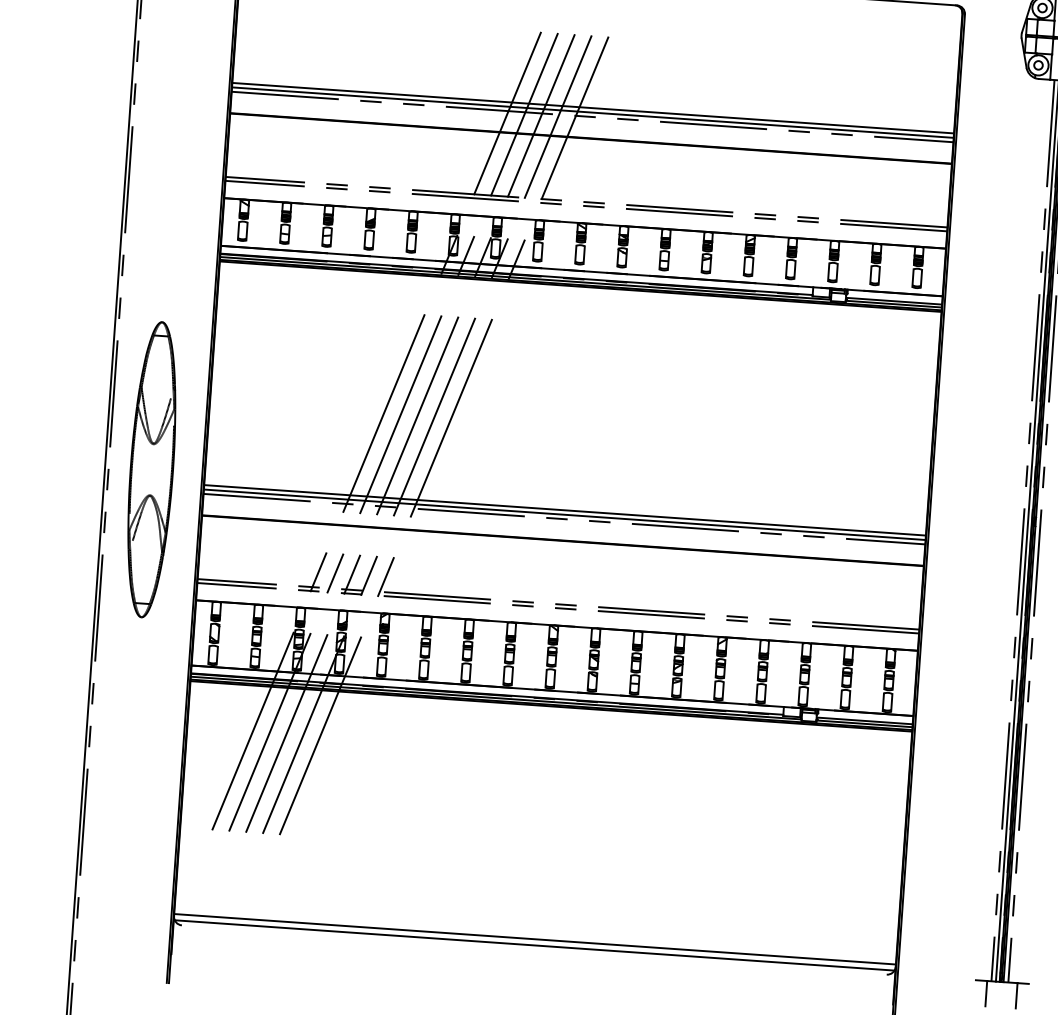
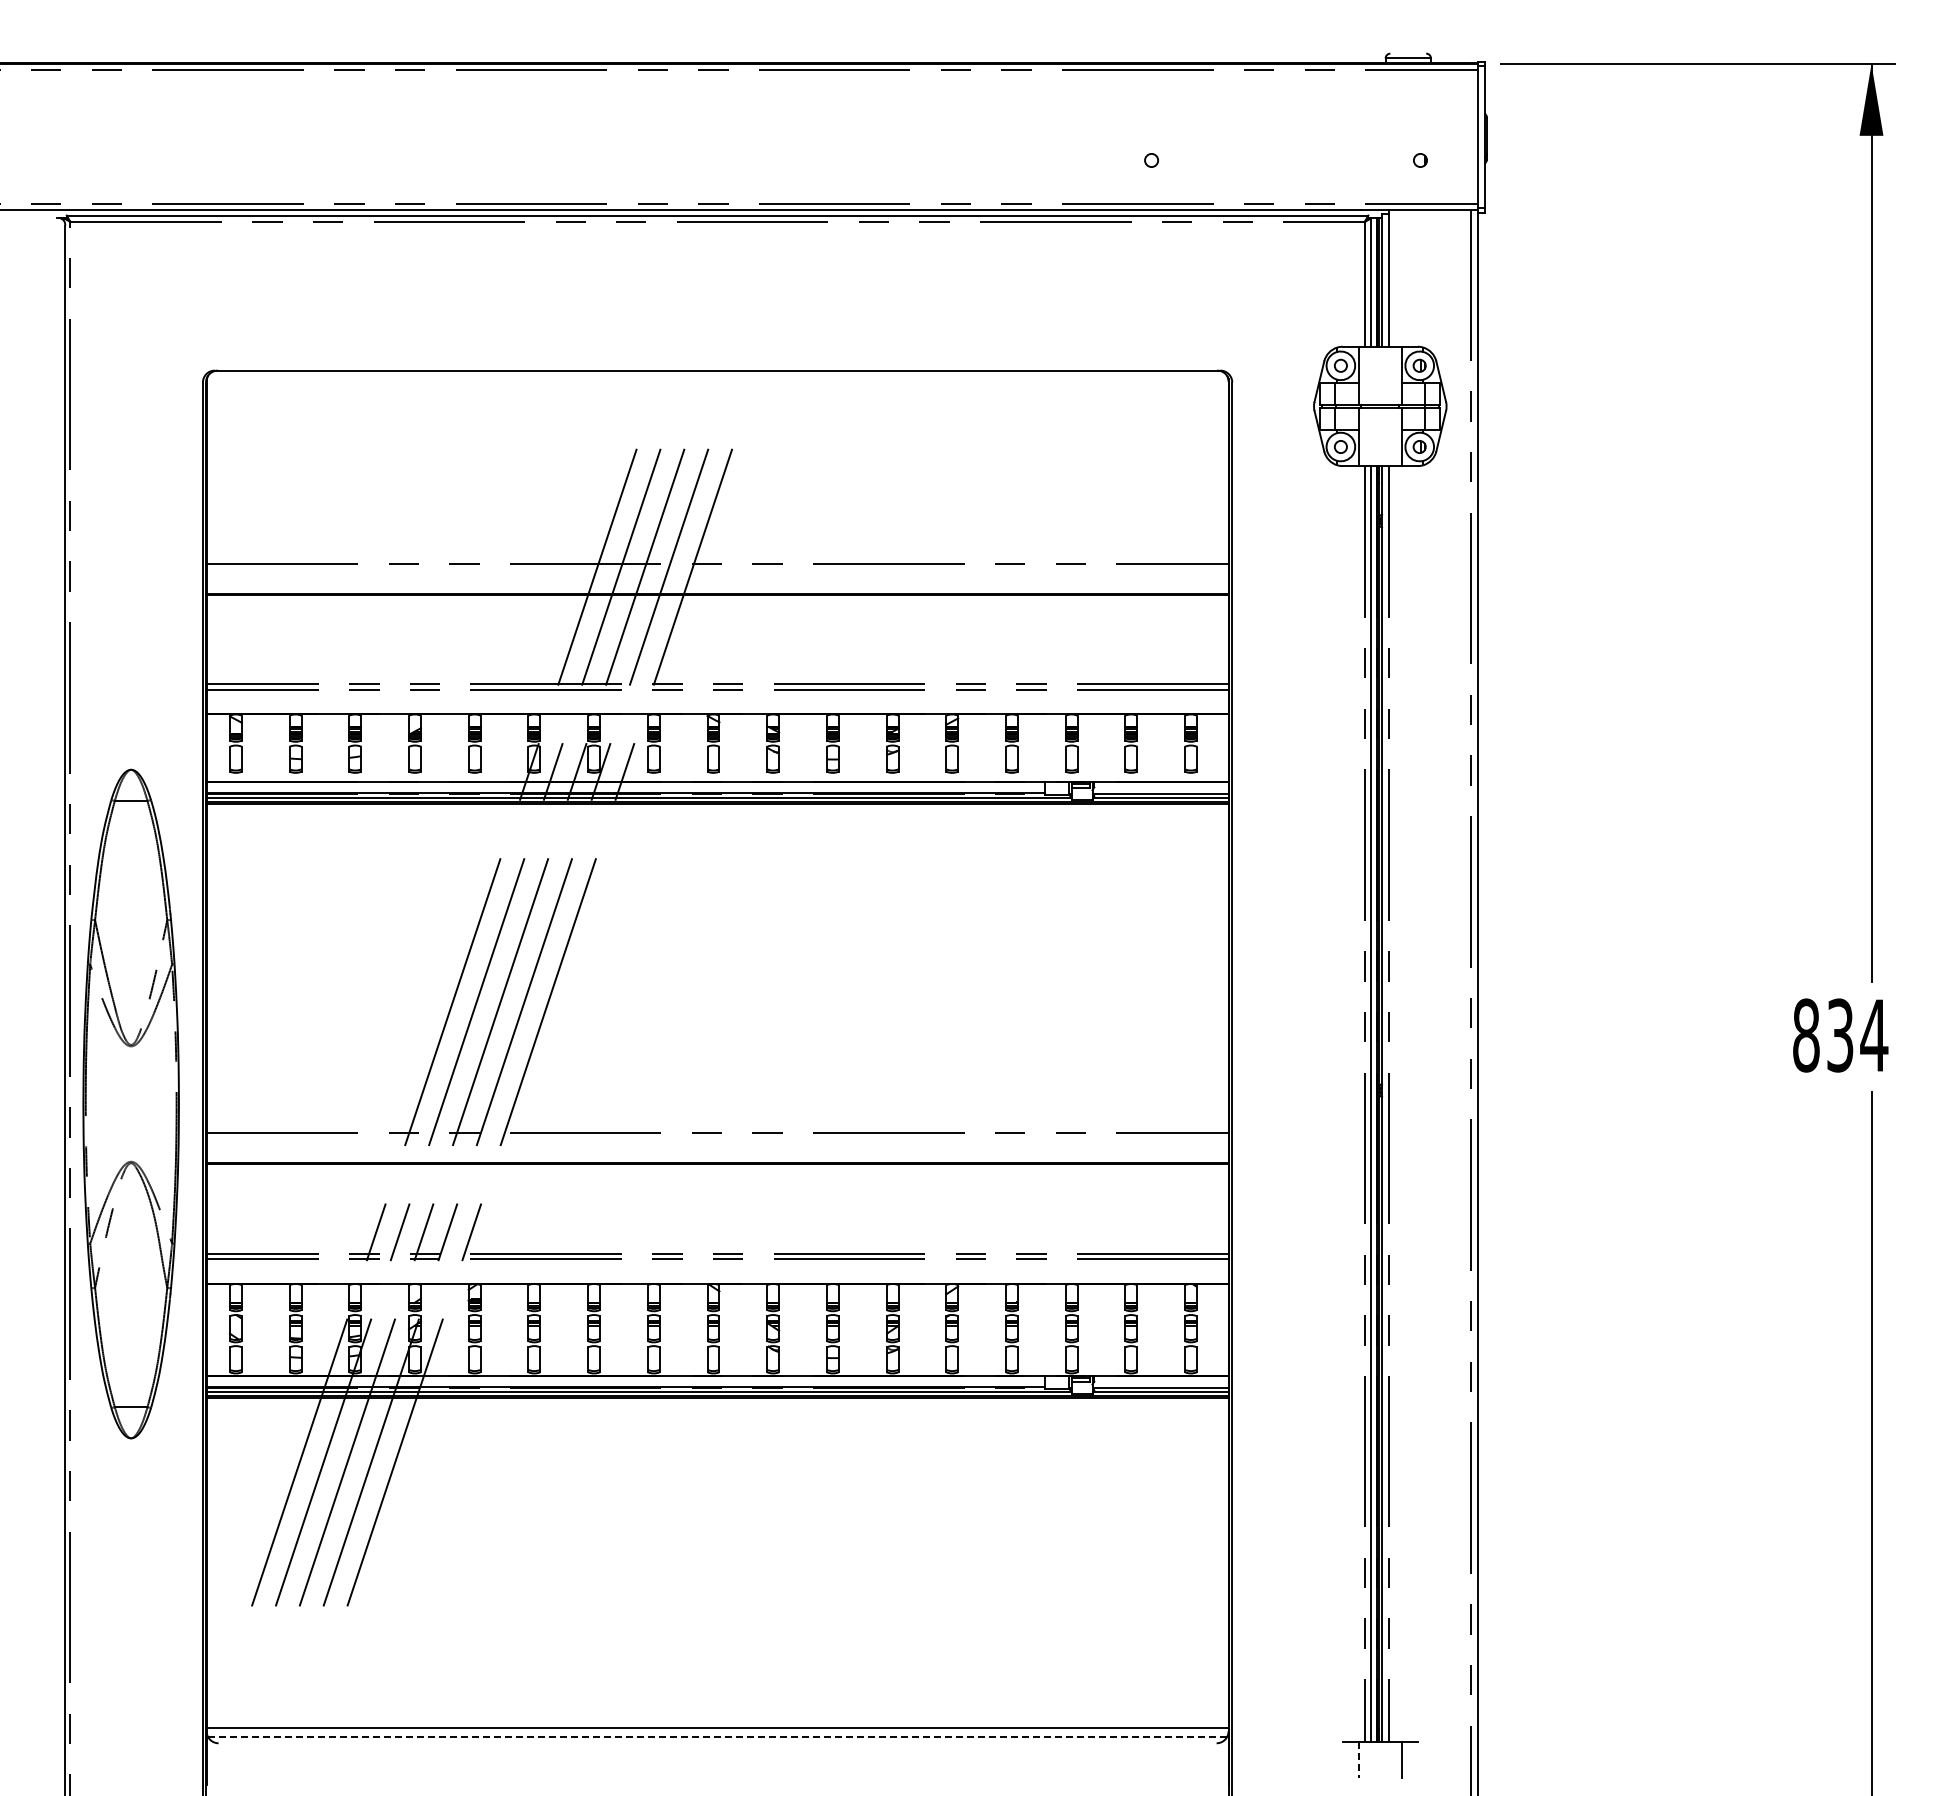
line: (593, 108) -> (717, 551), removed
line: (592, 112) -> (717, 557), removed
part: (151, 469) -> (131, 1104), size x1.6
line: (565, 510) -> (717, 1120), removed
line: (564, 514) -> (717, 1126), removed
line: (534, 945) -> (717, 1736), solid -> dashed
line: (986, 993) -> (1358, 1760), solid -> dashed

